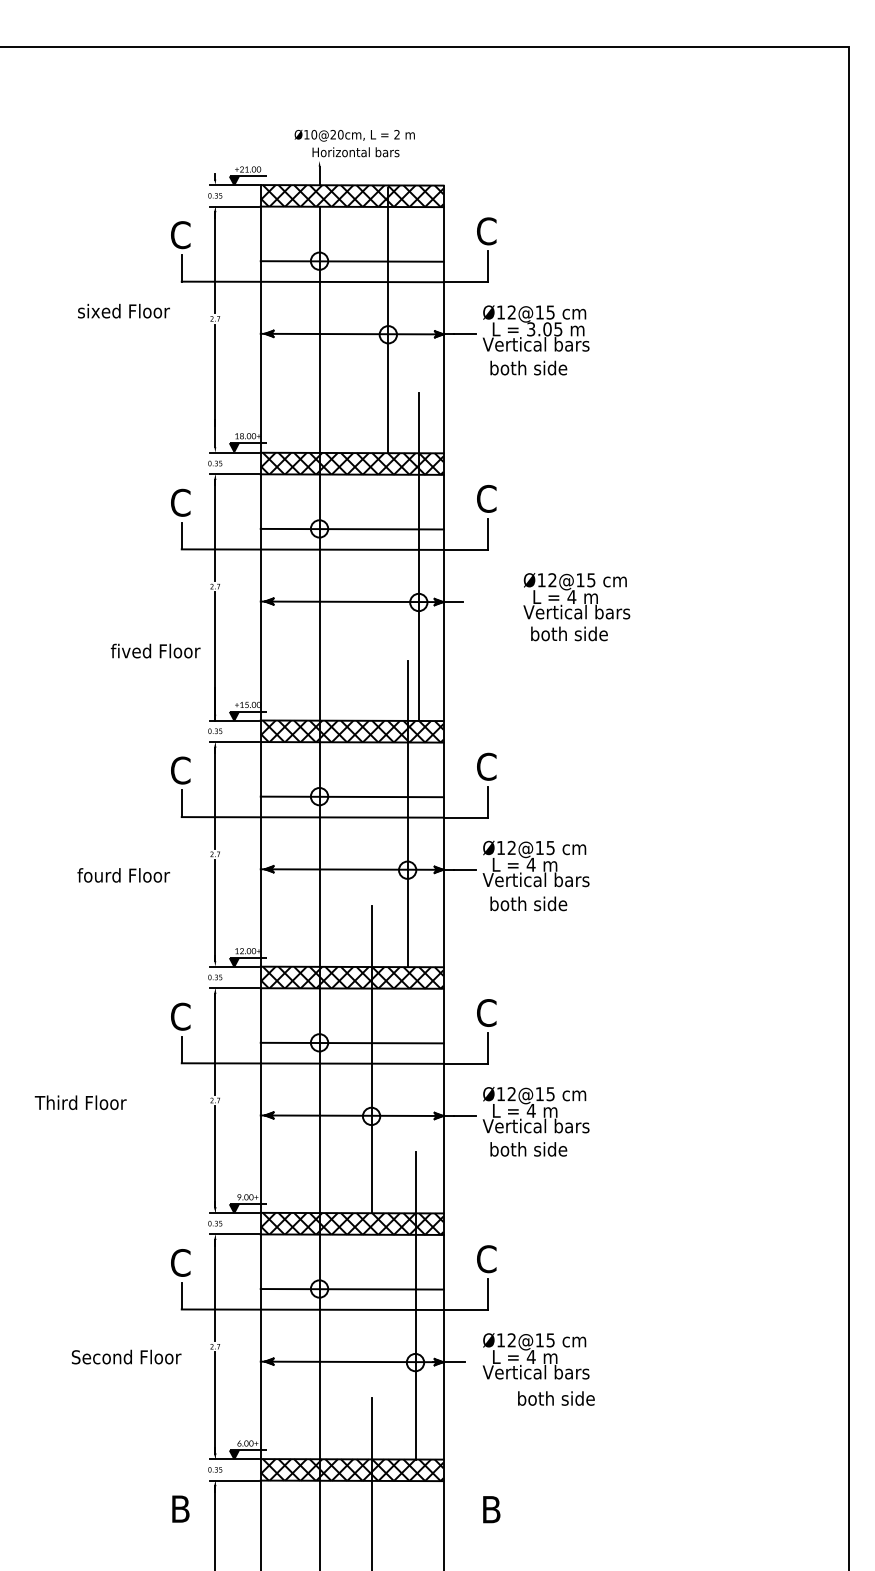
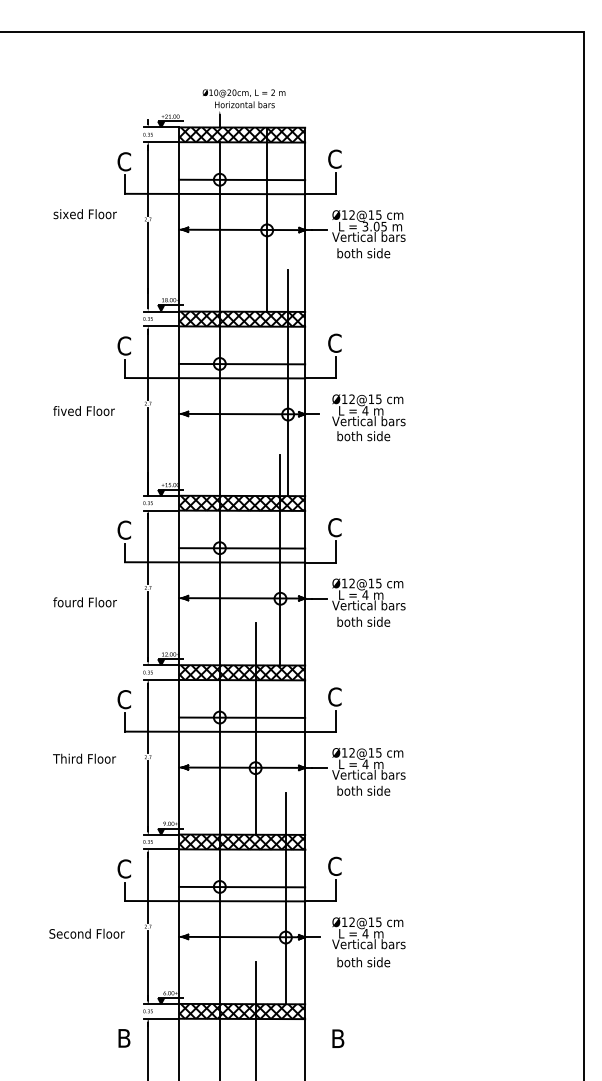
text: (576, 606) -> (368, 417), moved
text: (154, 650) -> (83, 410), moved
text: (80, 1102) -> (84, 758), moved
text: (555, 1398) -> (363, 962), moved

